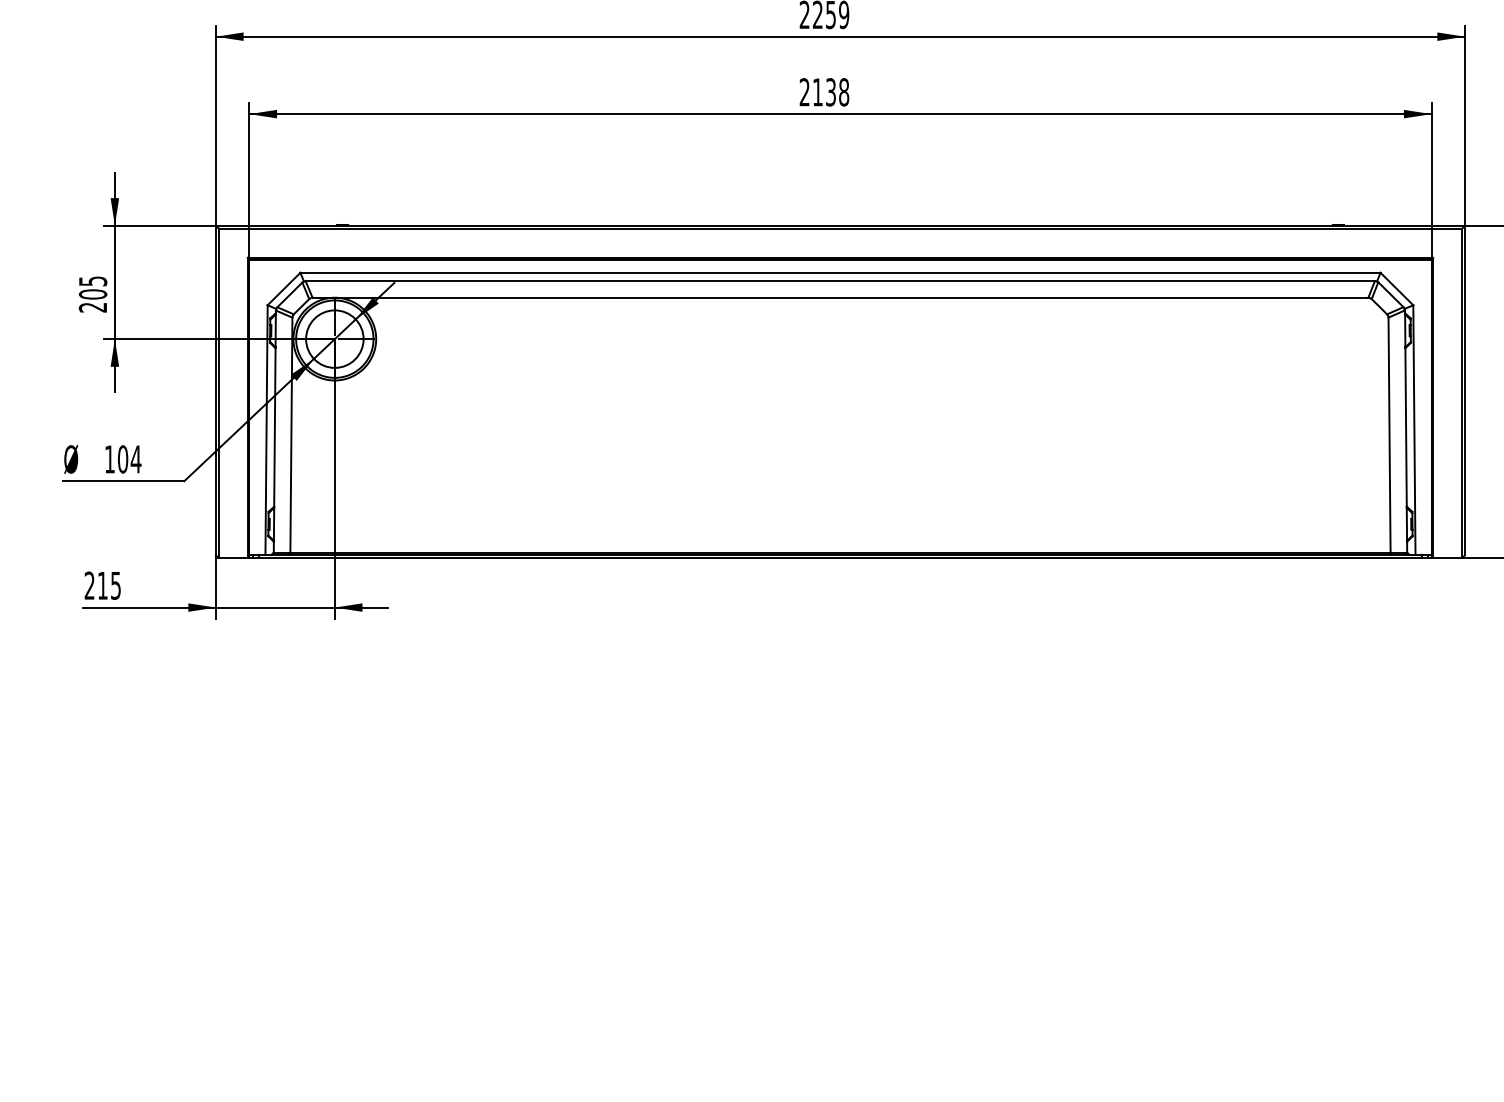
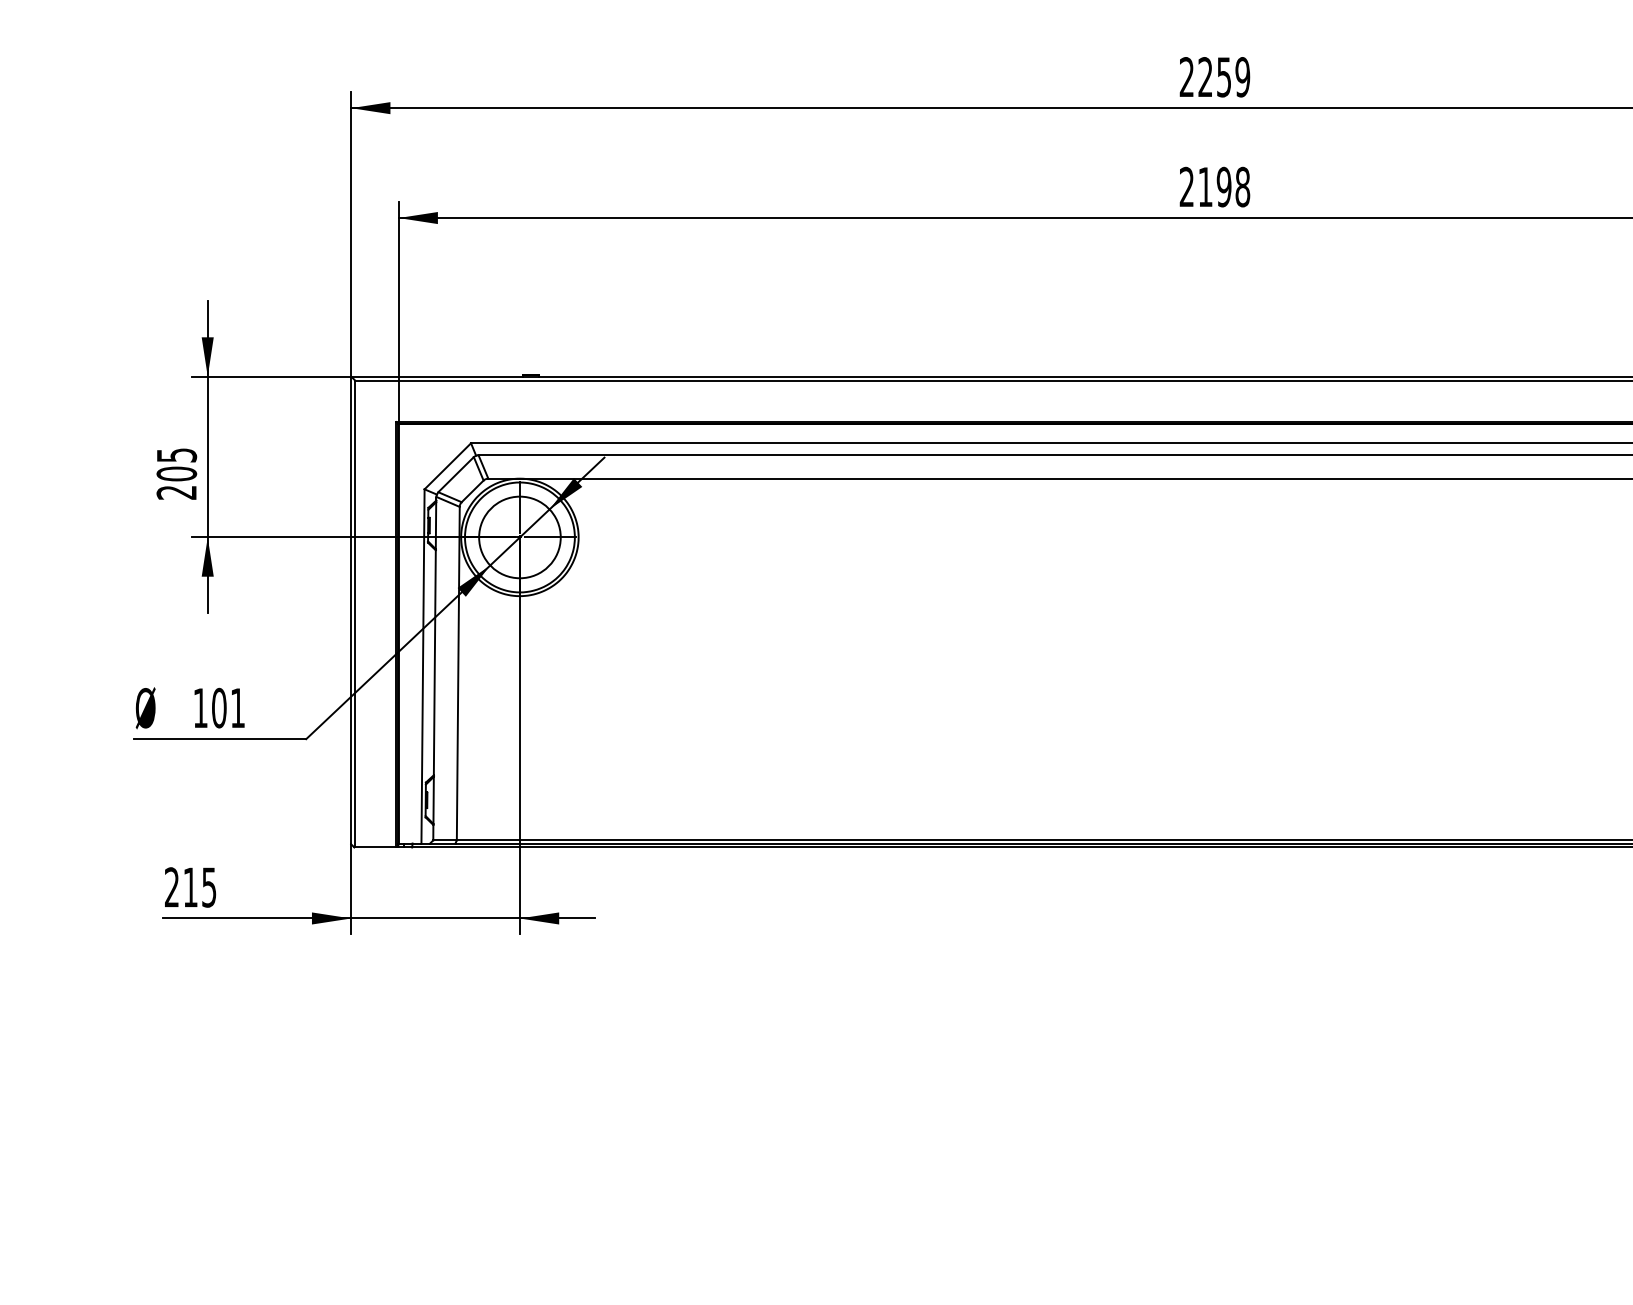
text: (830, 92) -> (1223, 187), 2138 -> 2198
text: (135, 459) -> (236, 708), 104 -> 101

